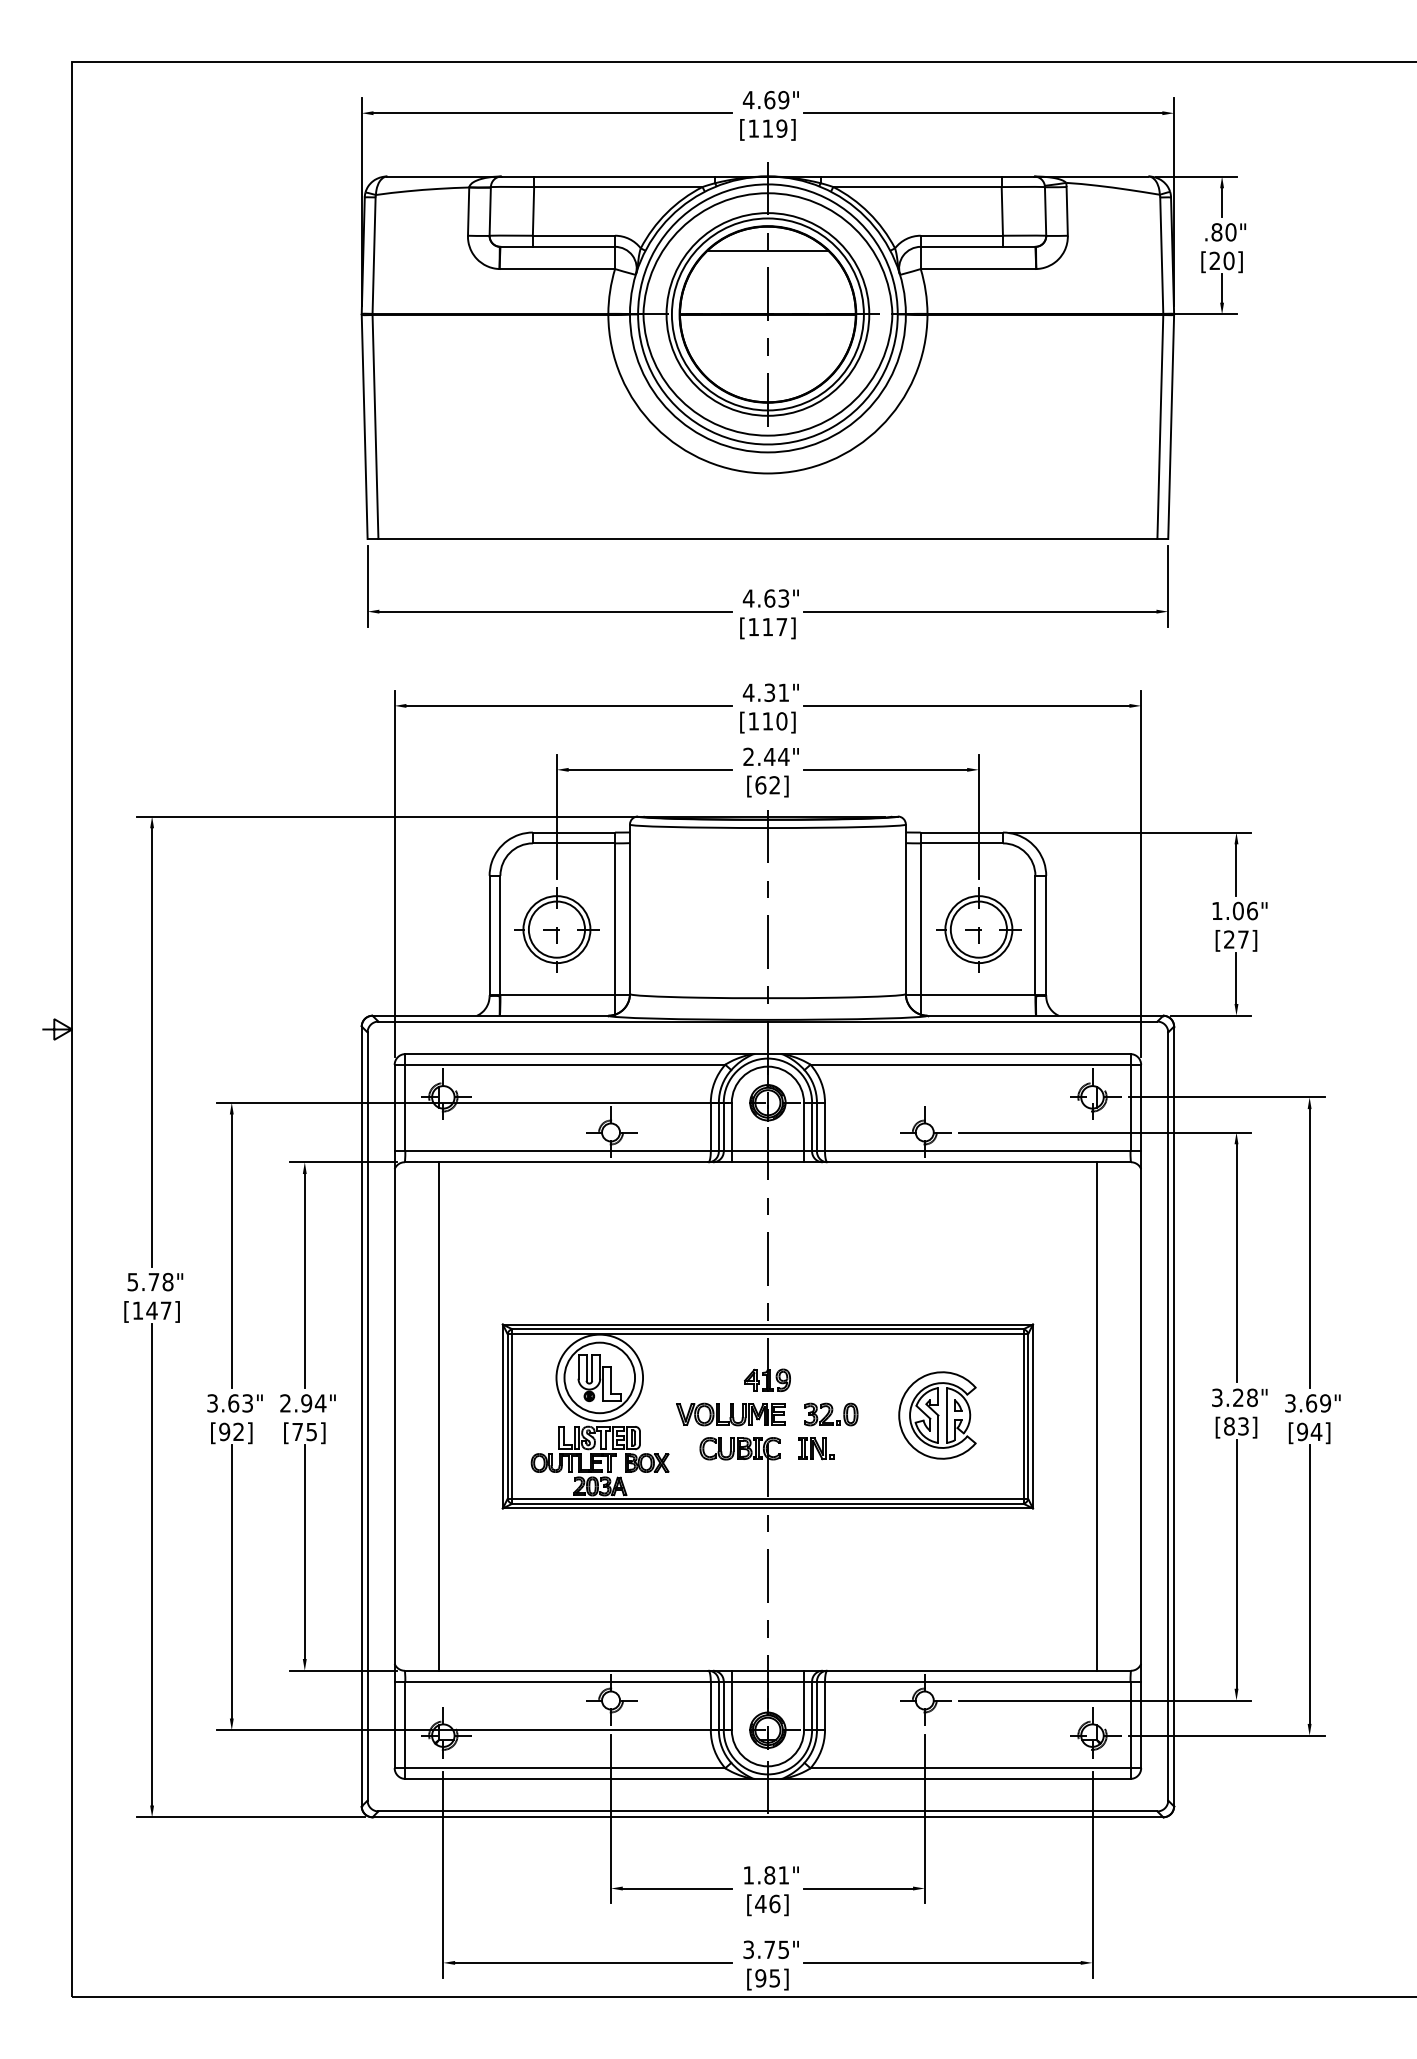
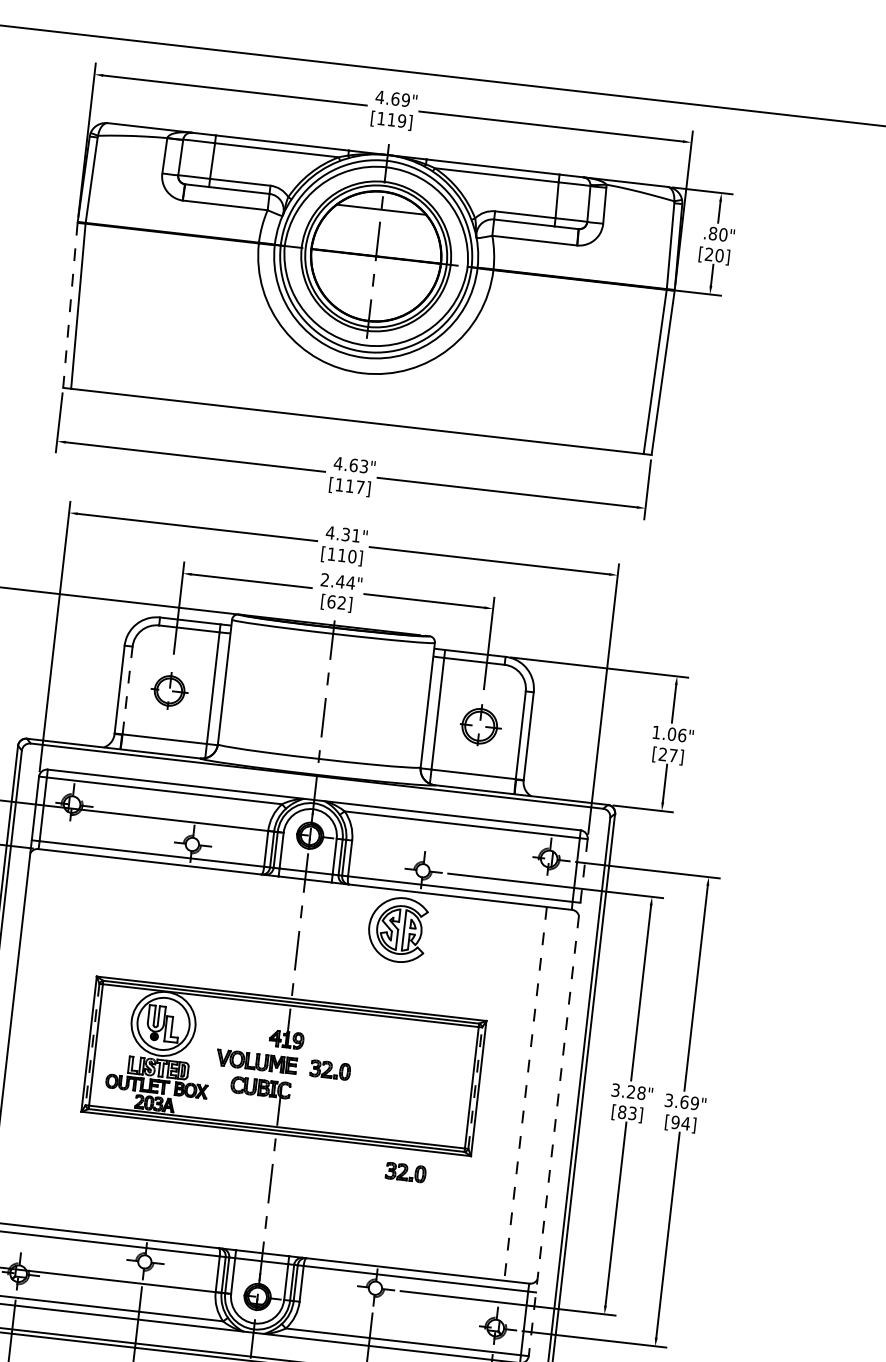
line: (364, 427) -> (70, 305), solid -> dashed
part: (556, 929) -> (169, 690), size x0.6
part: (978, 929) -> (479, 726), size x0.7
line: (500, 935) -> (127, 690), solid -> dashed
part: (937, 1415) -> (397, 929), moved
line: (439, 1416) -> (42, 1038), removed
line: (507, 1416) -> (92, 1044), solid -> dashed
line: (1028, 1416) -> (475, 1088), solid -> dashed
line: (1141, 1416) -> (558, 1097), solid -> dashed
line: (1096, 1417) -> (525, 1094), solid -> dashed
part: (816, 1448) -> (316, 1093), removed
part: (948, 1540) -> (406, 1172), added

